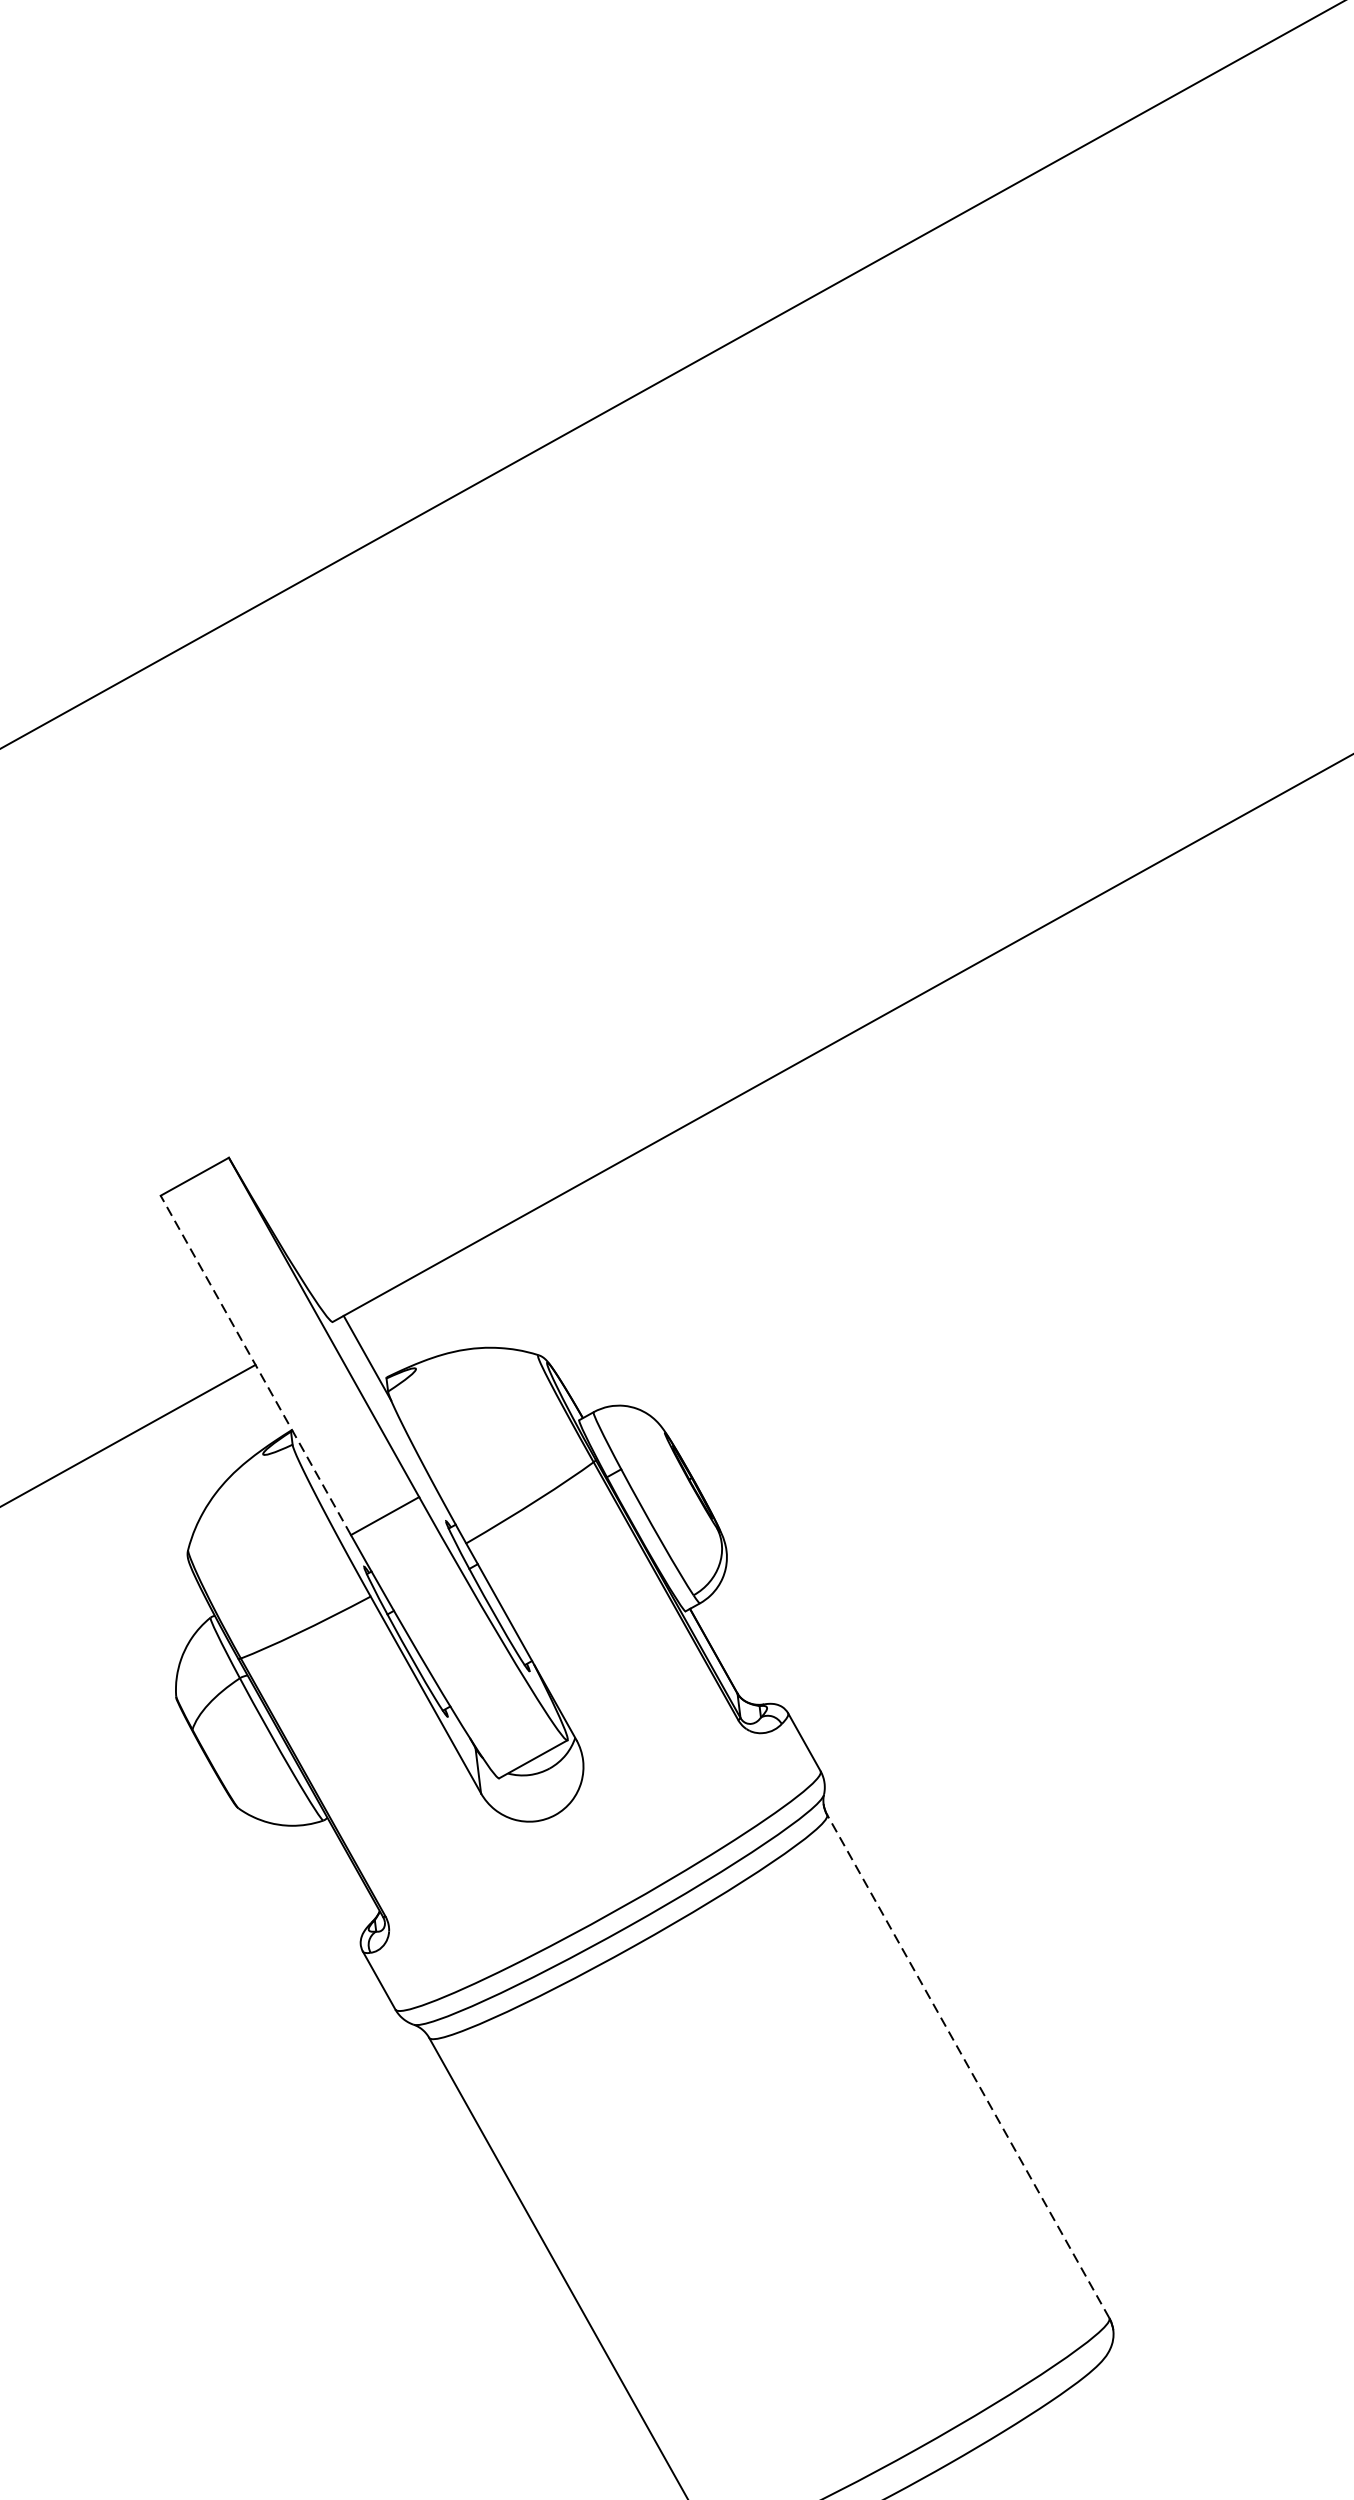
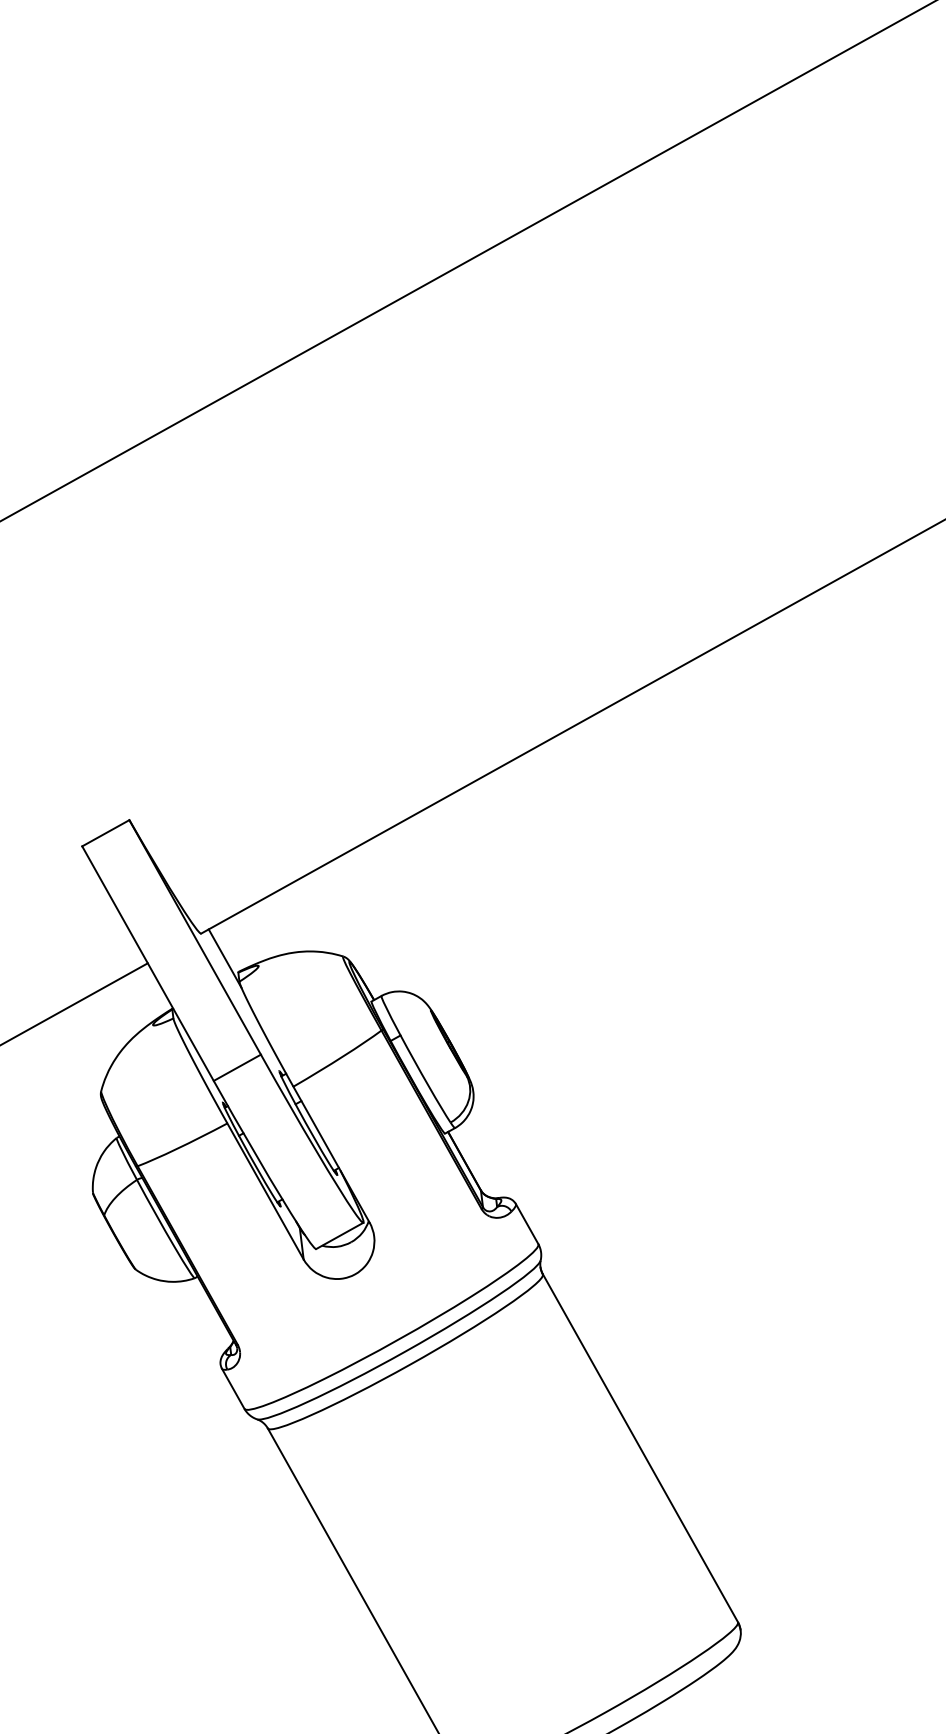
line: (255, 1365) -> (147, 963), dashed -> solid
line: (968, 2065) -> (640, 1447), dashed -> solid

